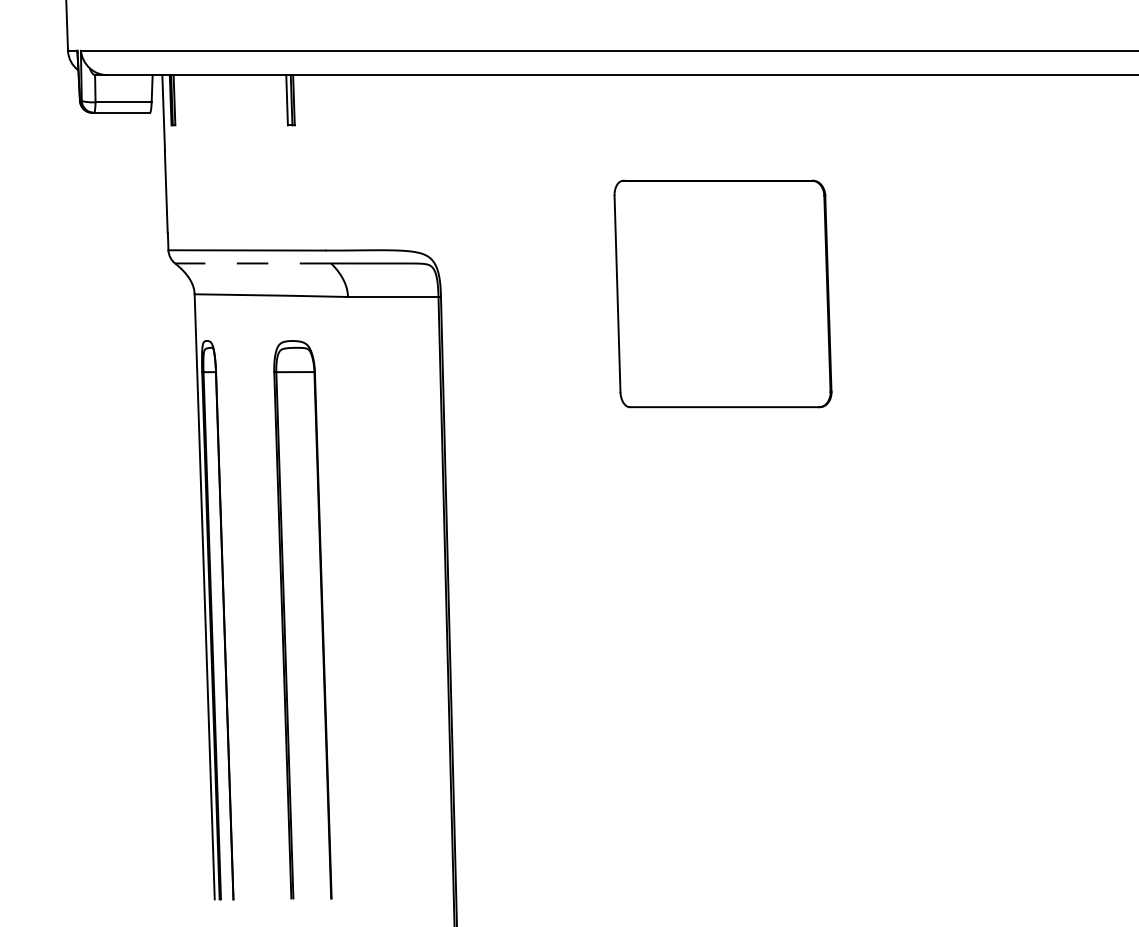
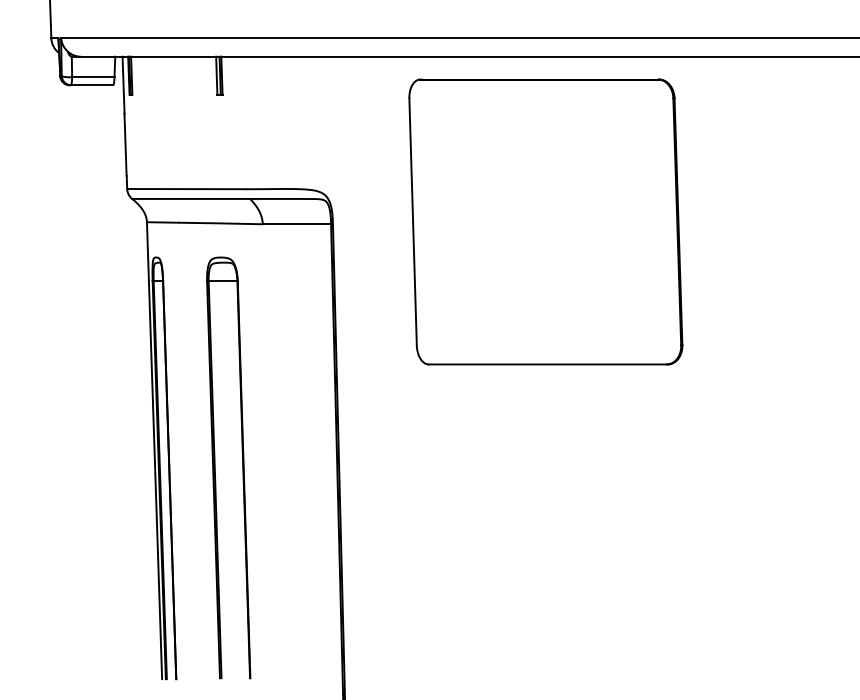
line: (253, 262) -> (191, 198), dashed -> solid
part: (722, 293) -> (545, 221), size x1.67

